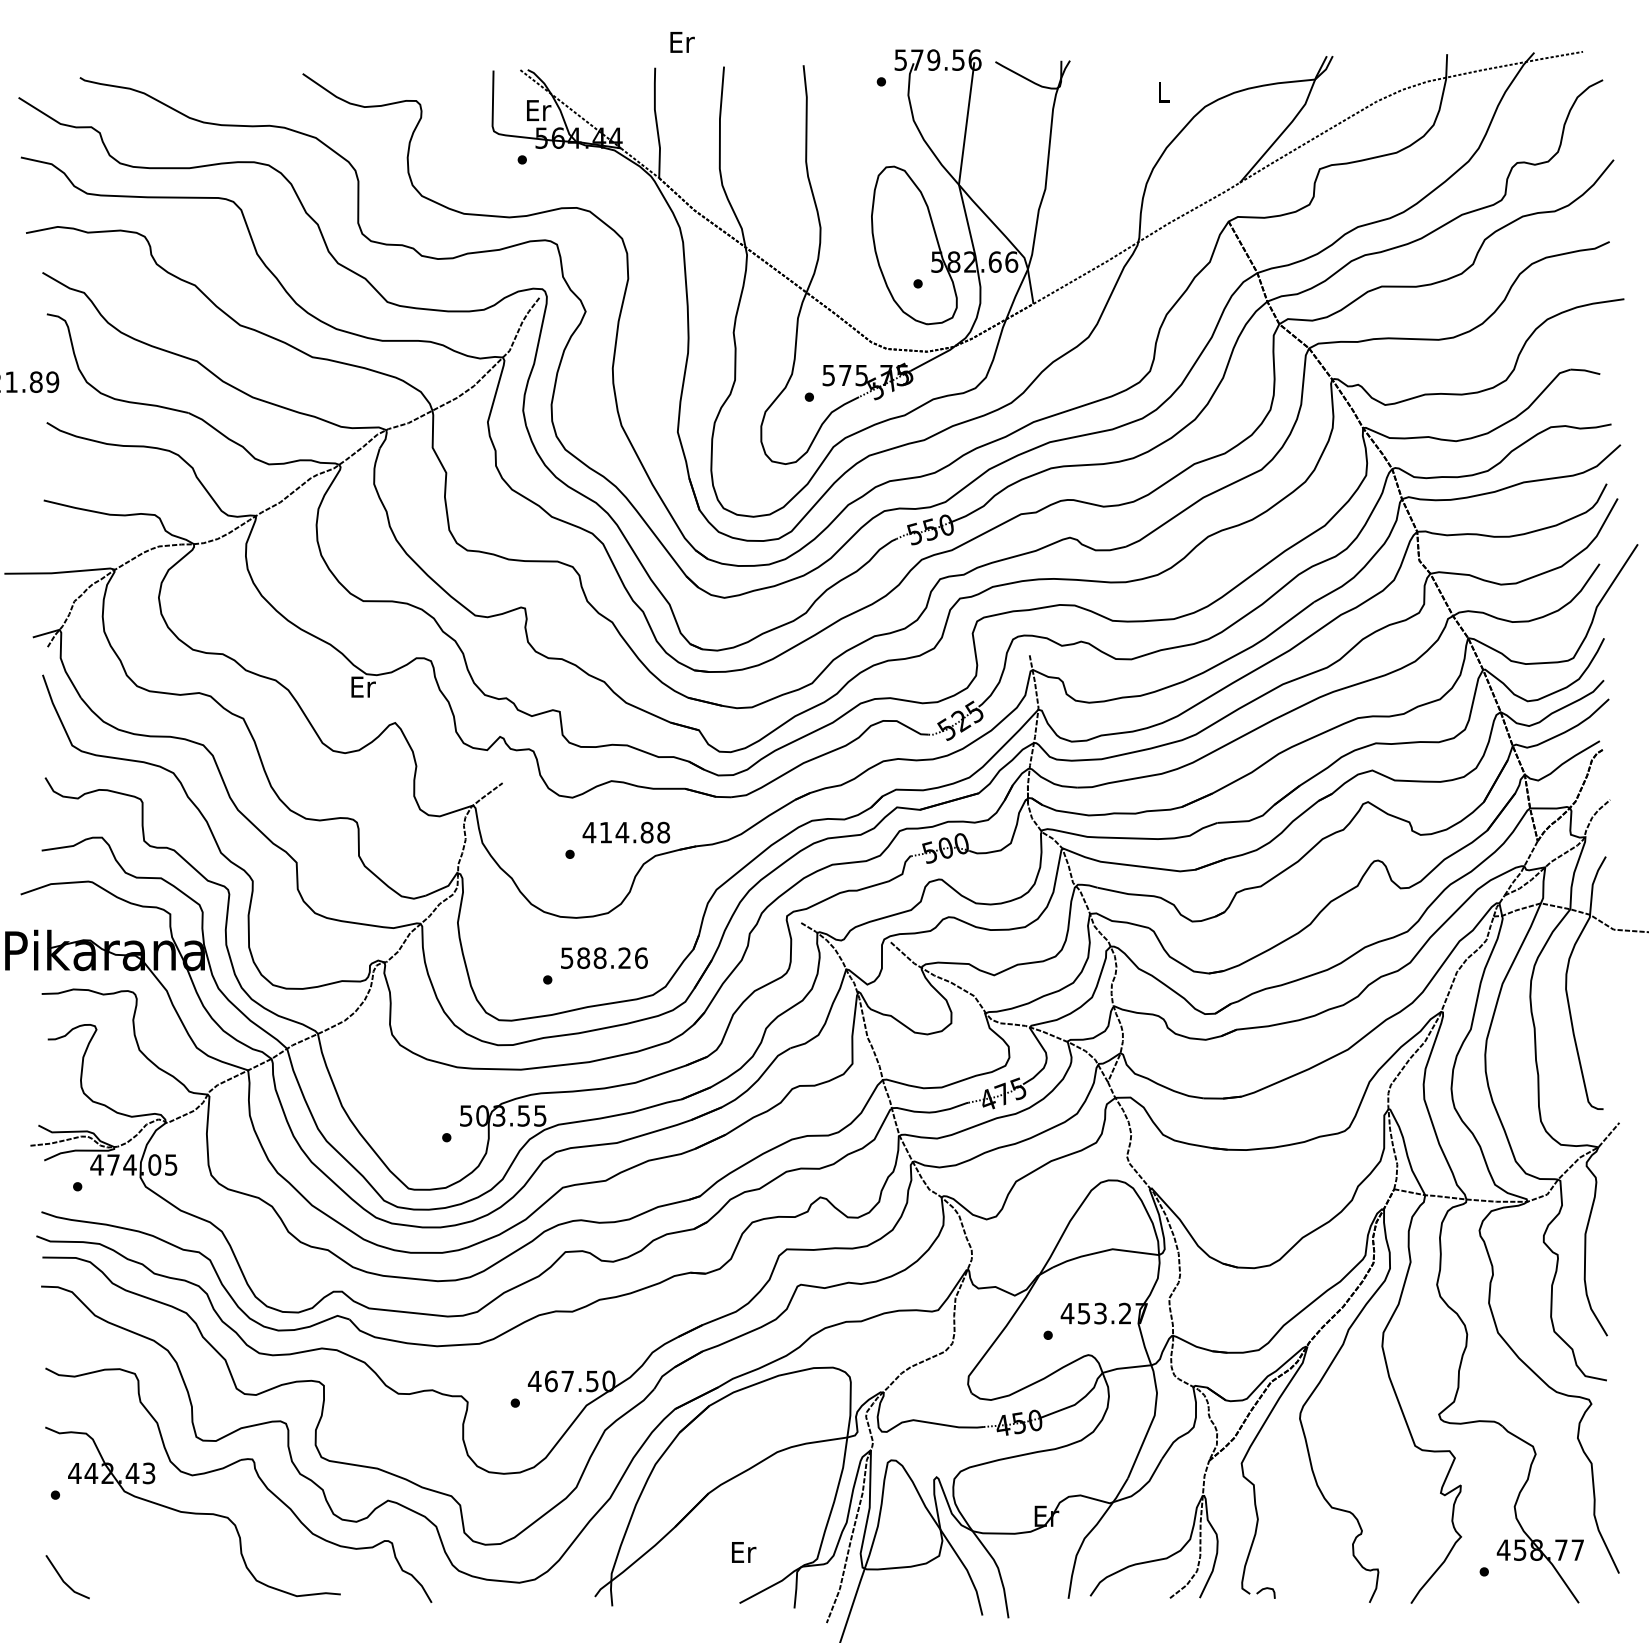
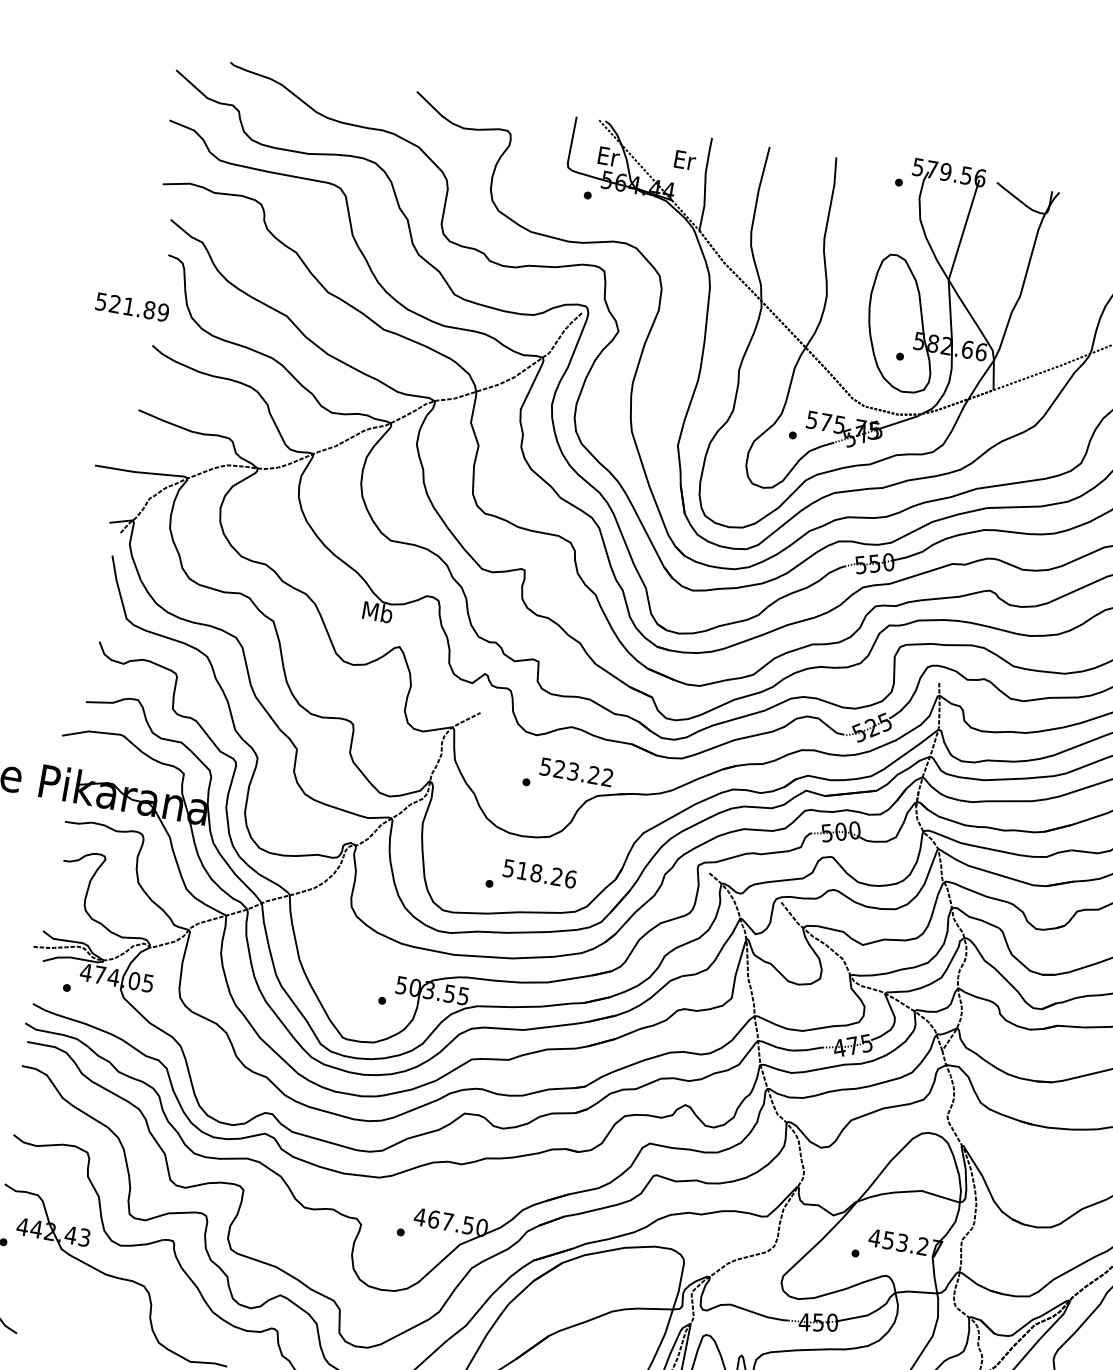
text: (682, 42) -> (685, 160), moved
text: (362, 686) -> (377, 611), Er -> Mb
text: (626, 832) -> (576, 772), 414.88 -> 523.22
text: (583, 958) -> (522, 871), 588.26 -> 518.26

